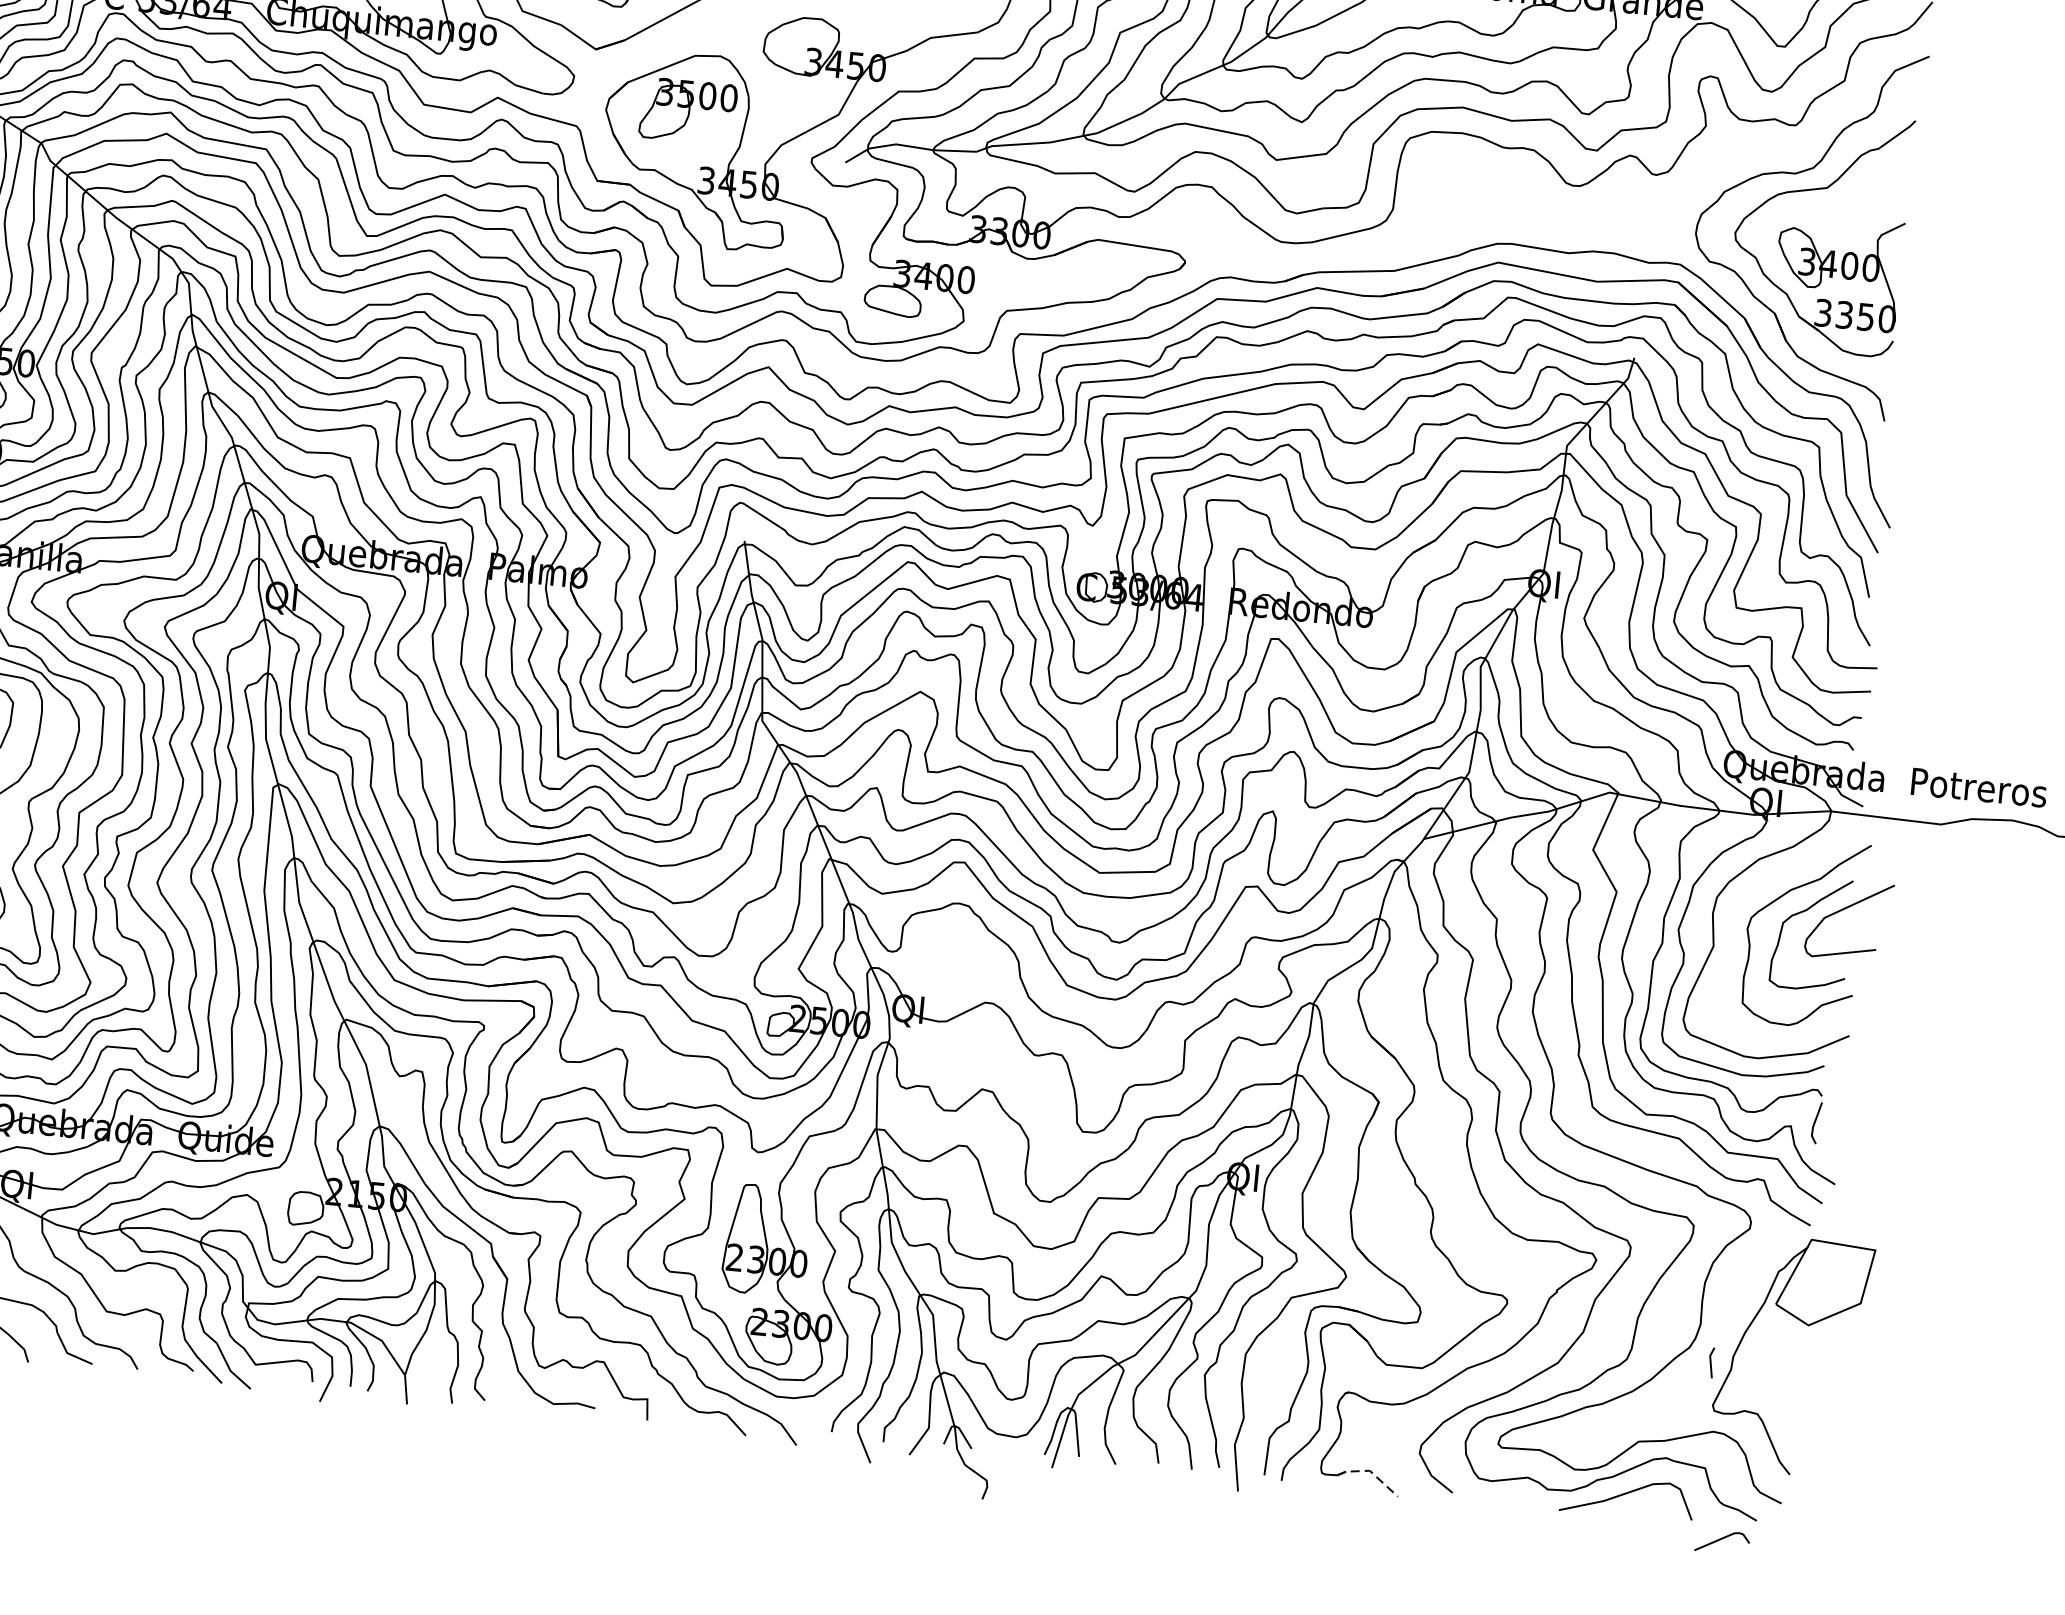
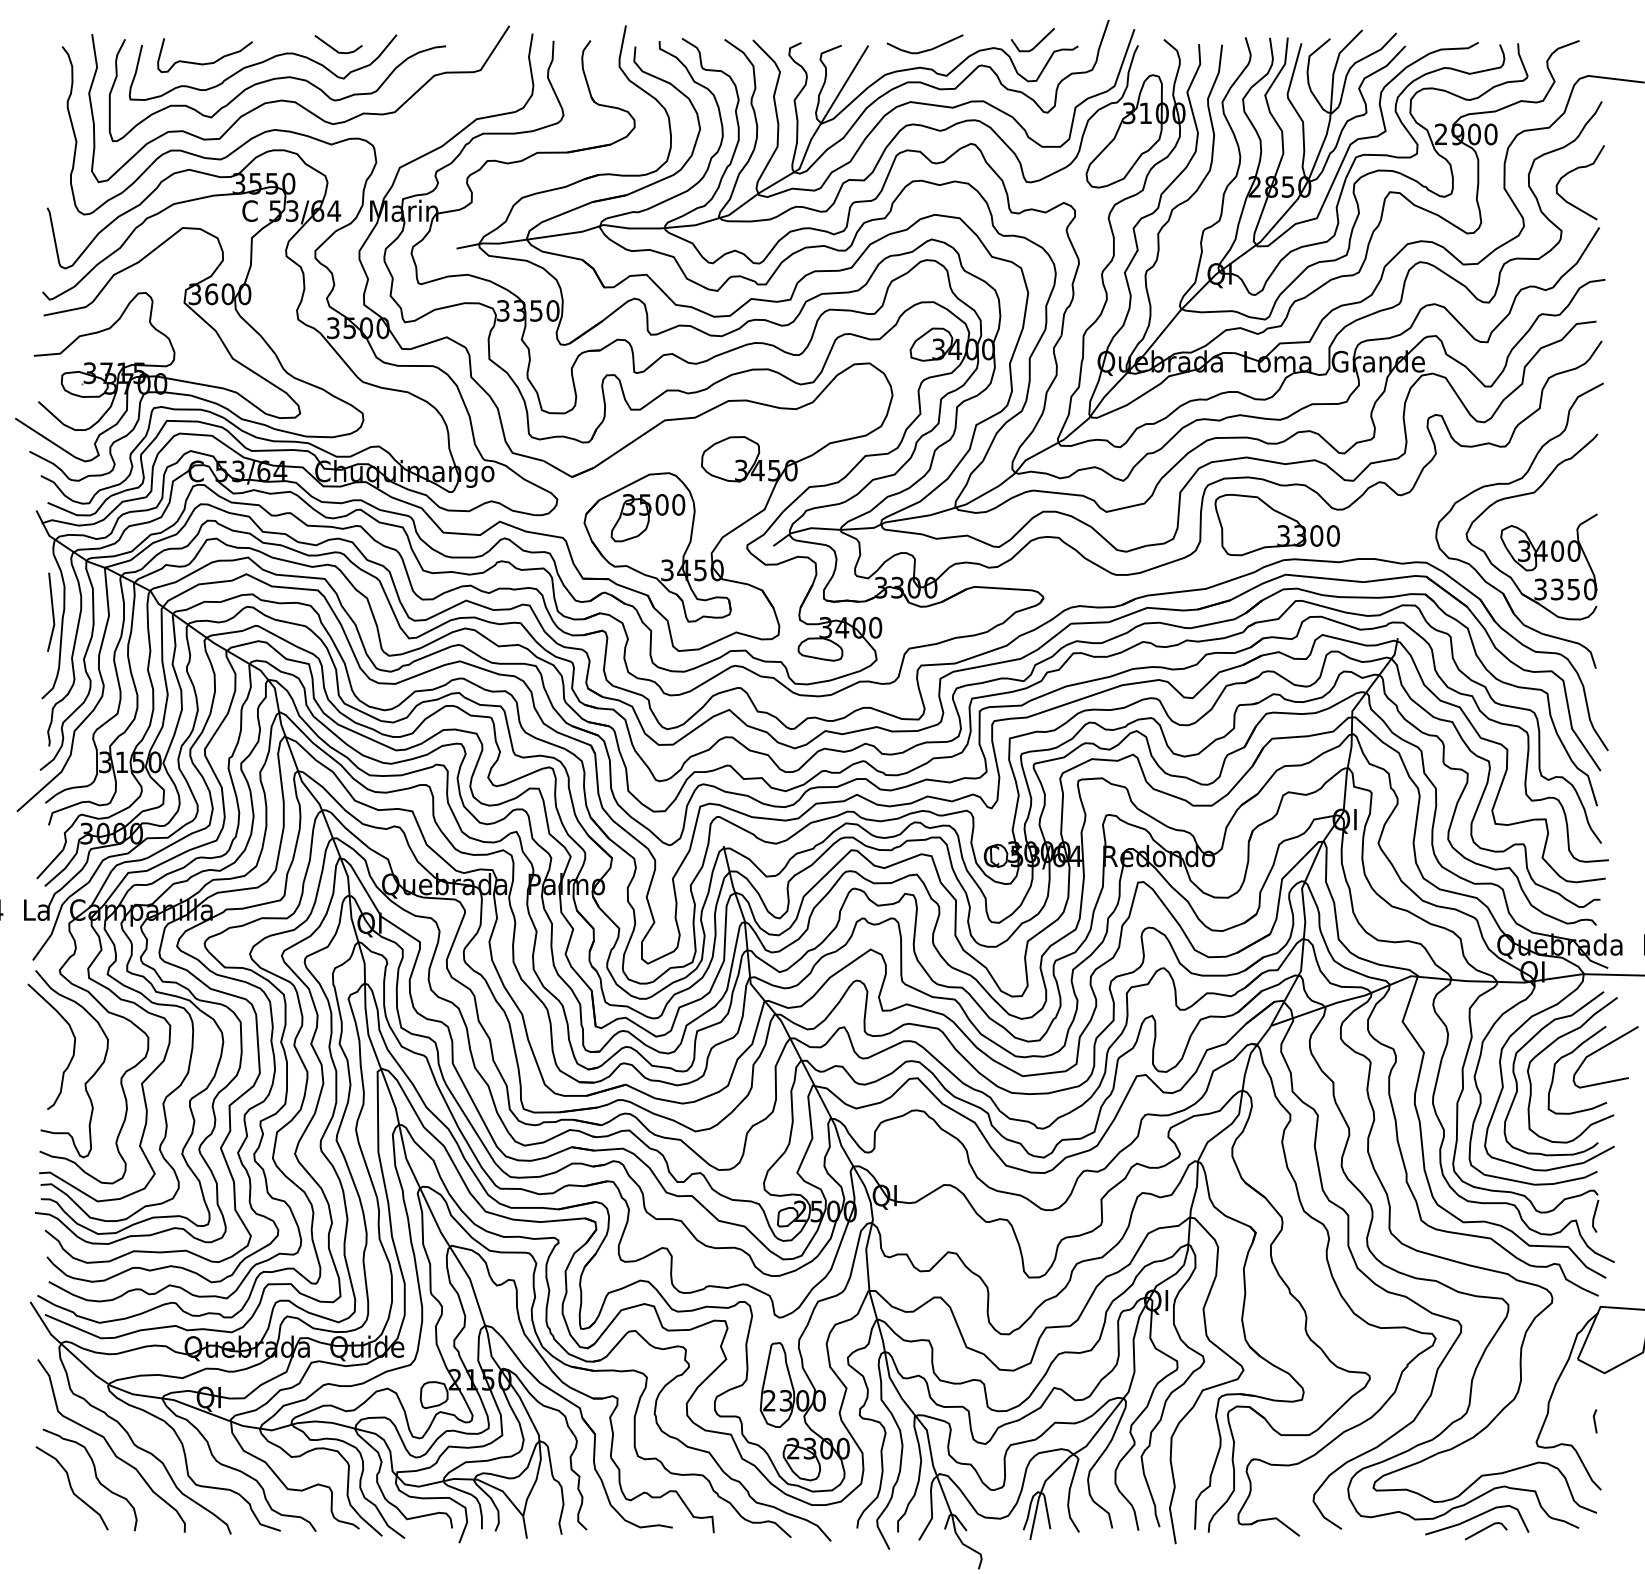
part: (1492, 197) -> (1276, 524), added
curve: (1733, 939) -> (1517, 1080), added
line: (1710, 1362) -> (1594, 1421), moved
line: (1370, 1471) -> (1276, 1518), dashed -> solid
line: (1721, 1539) -> (1485, 1529), moved

